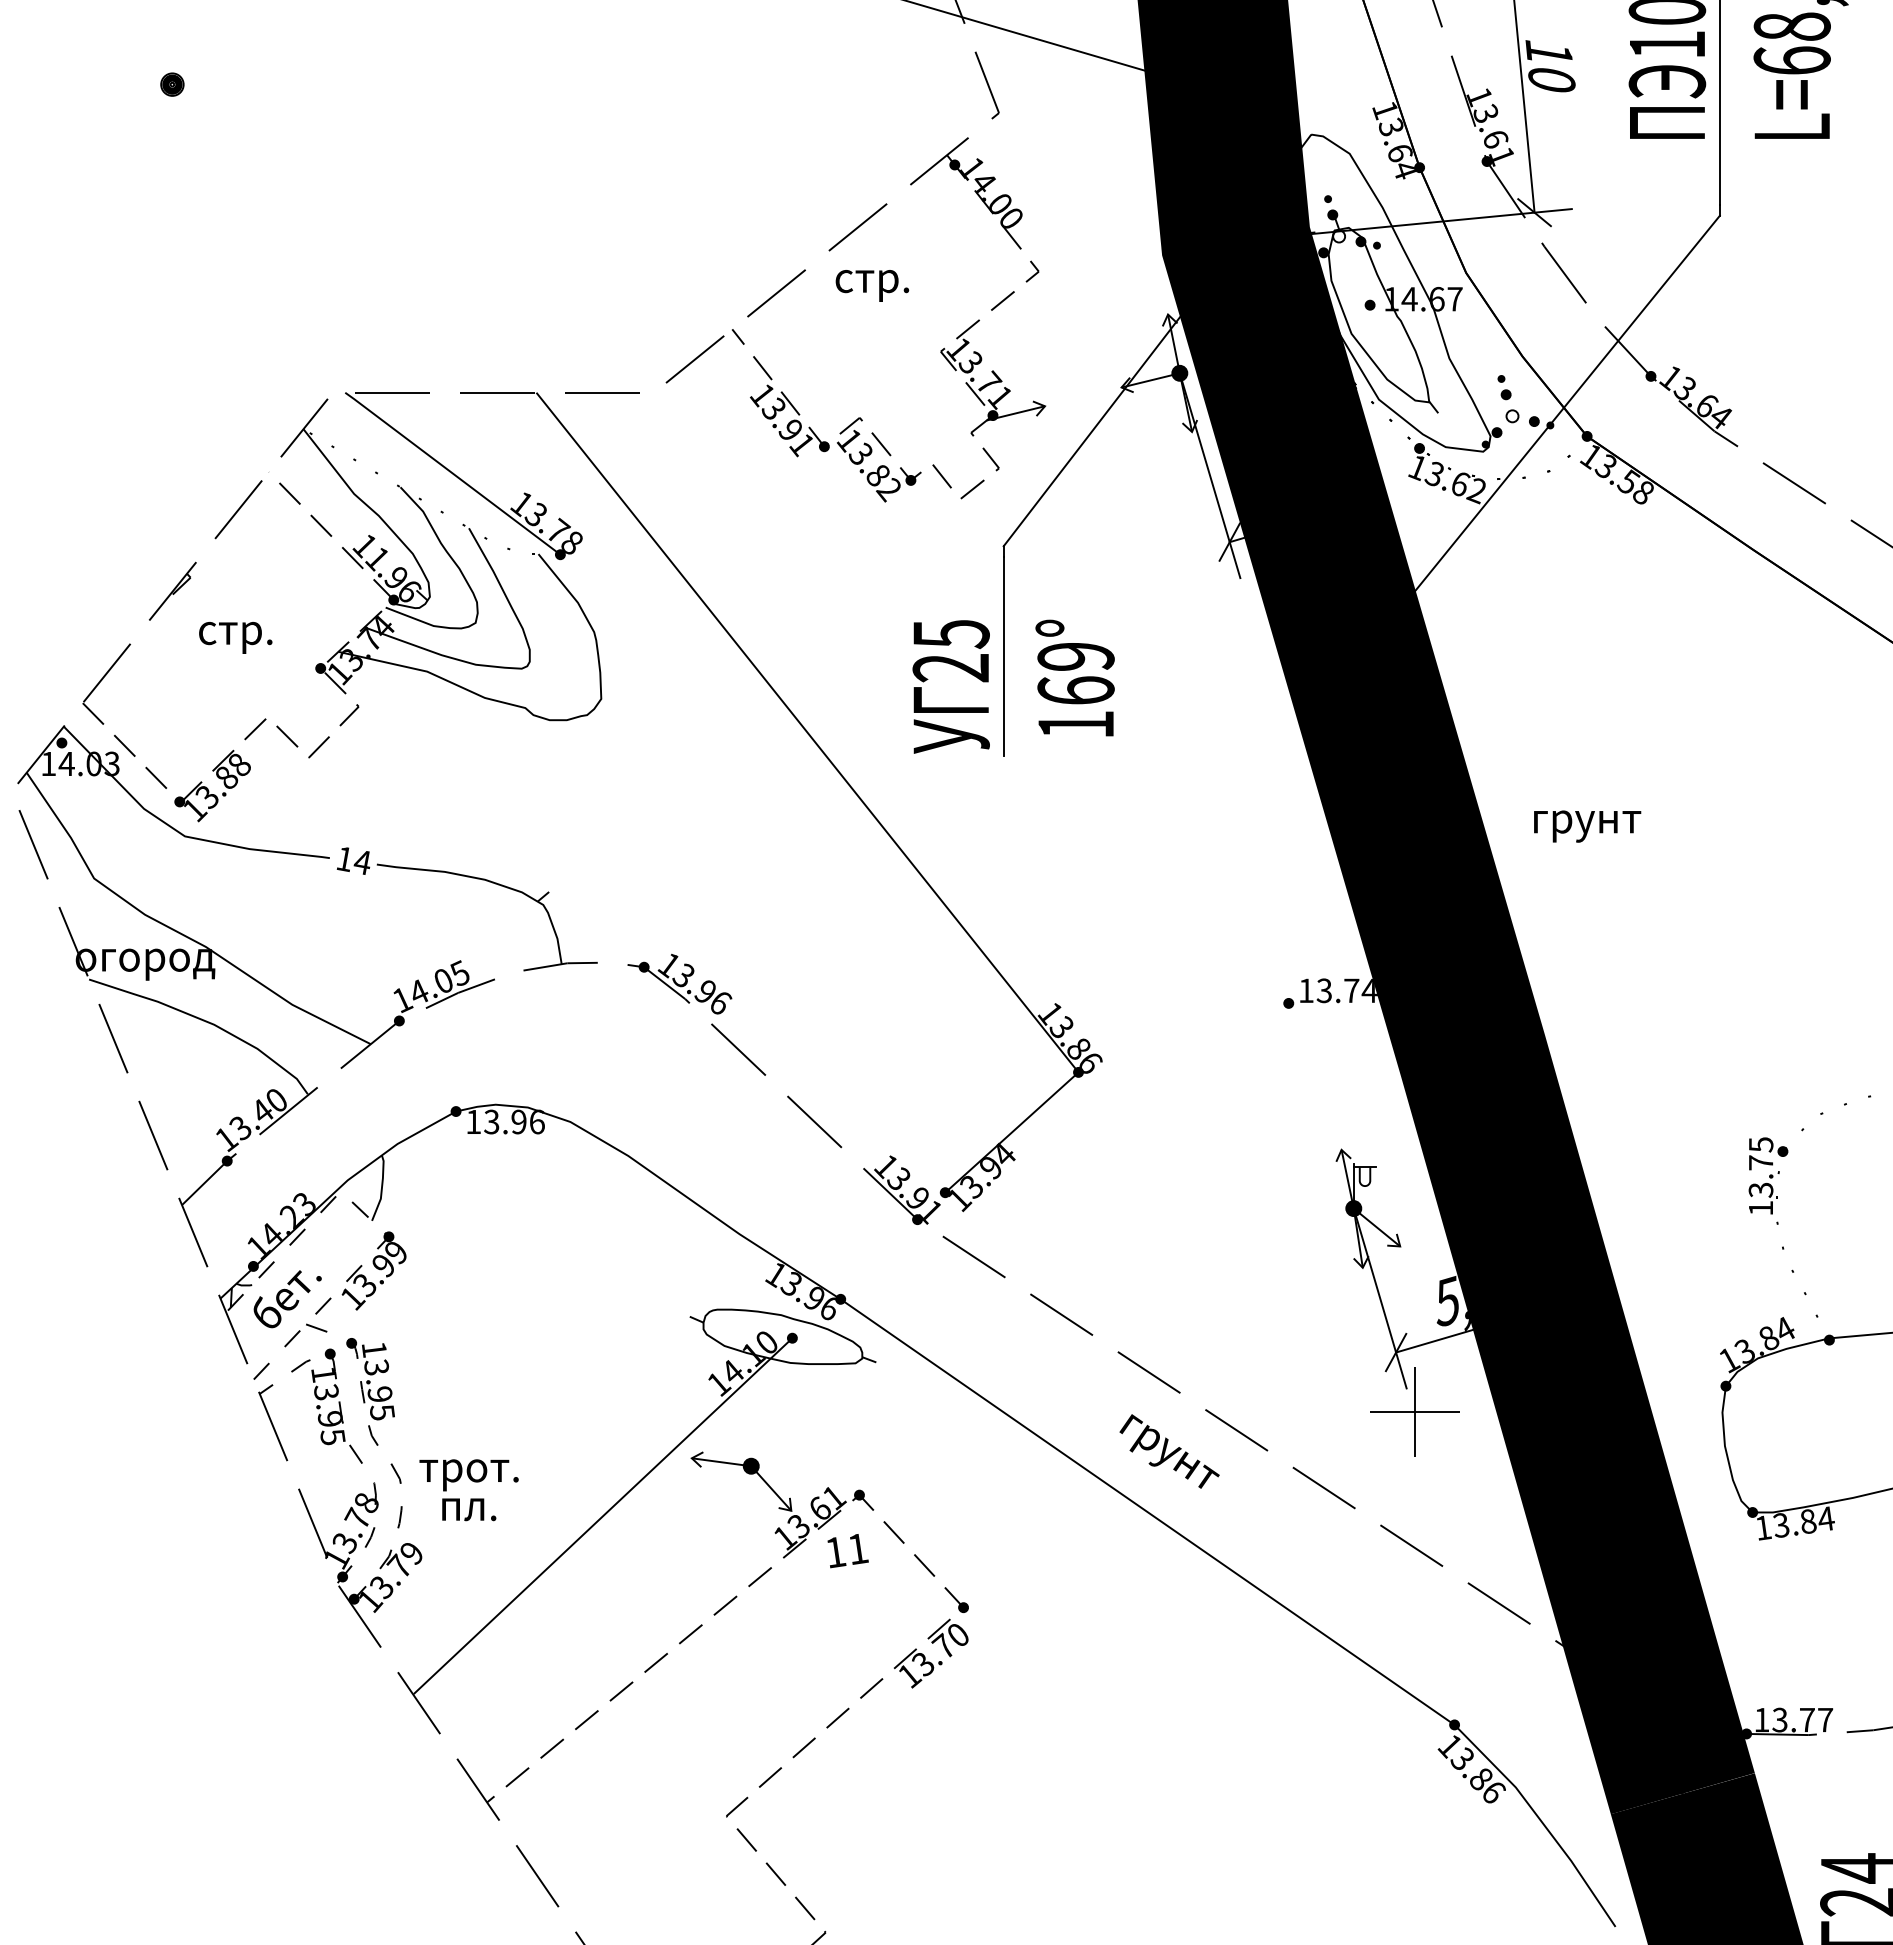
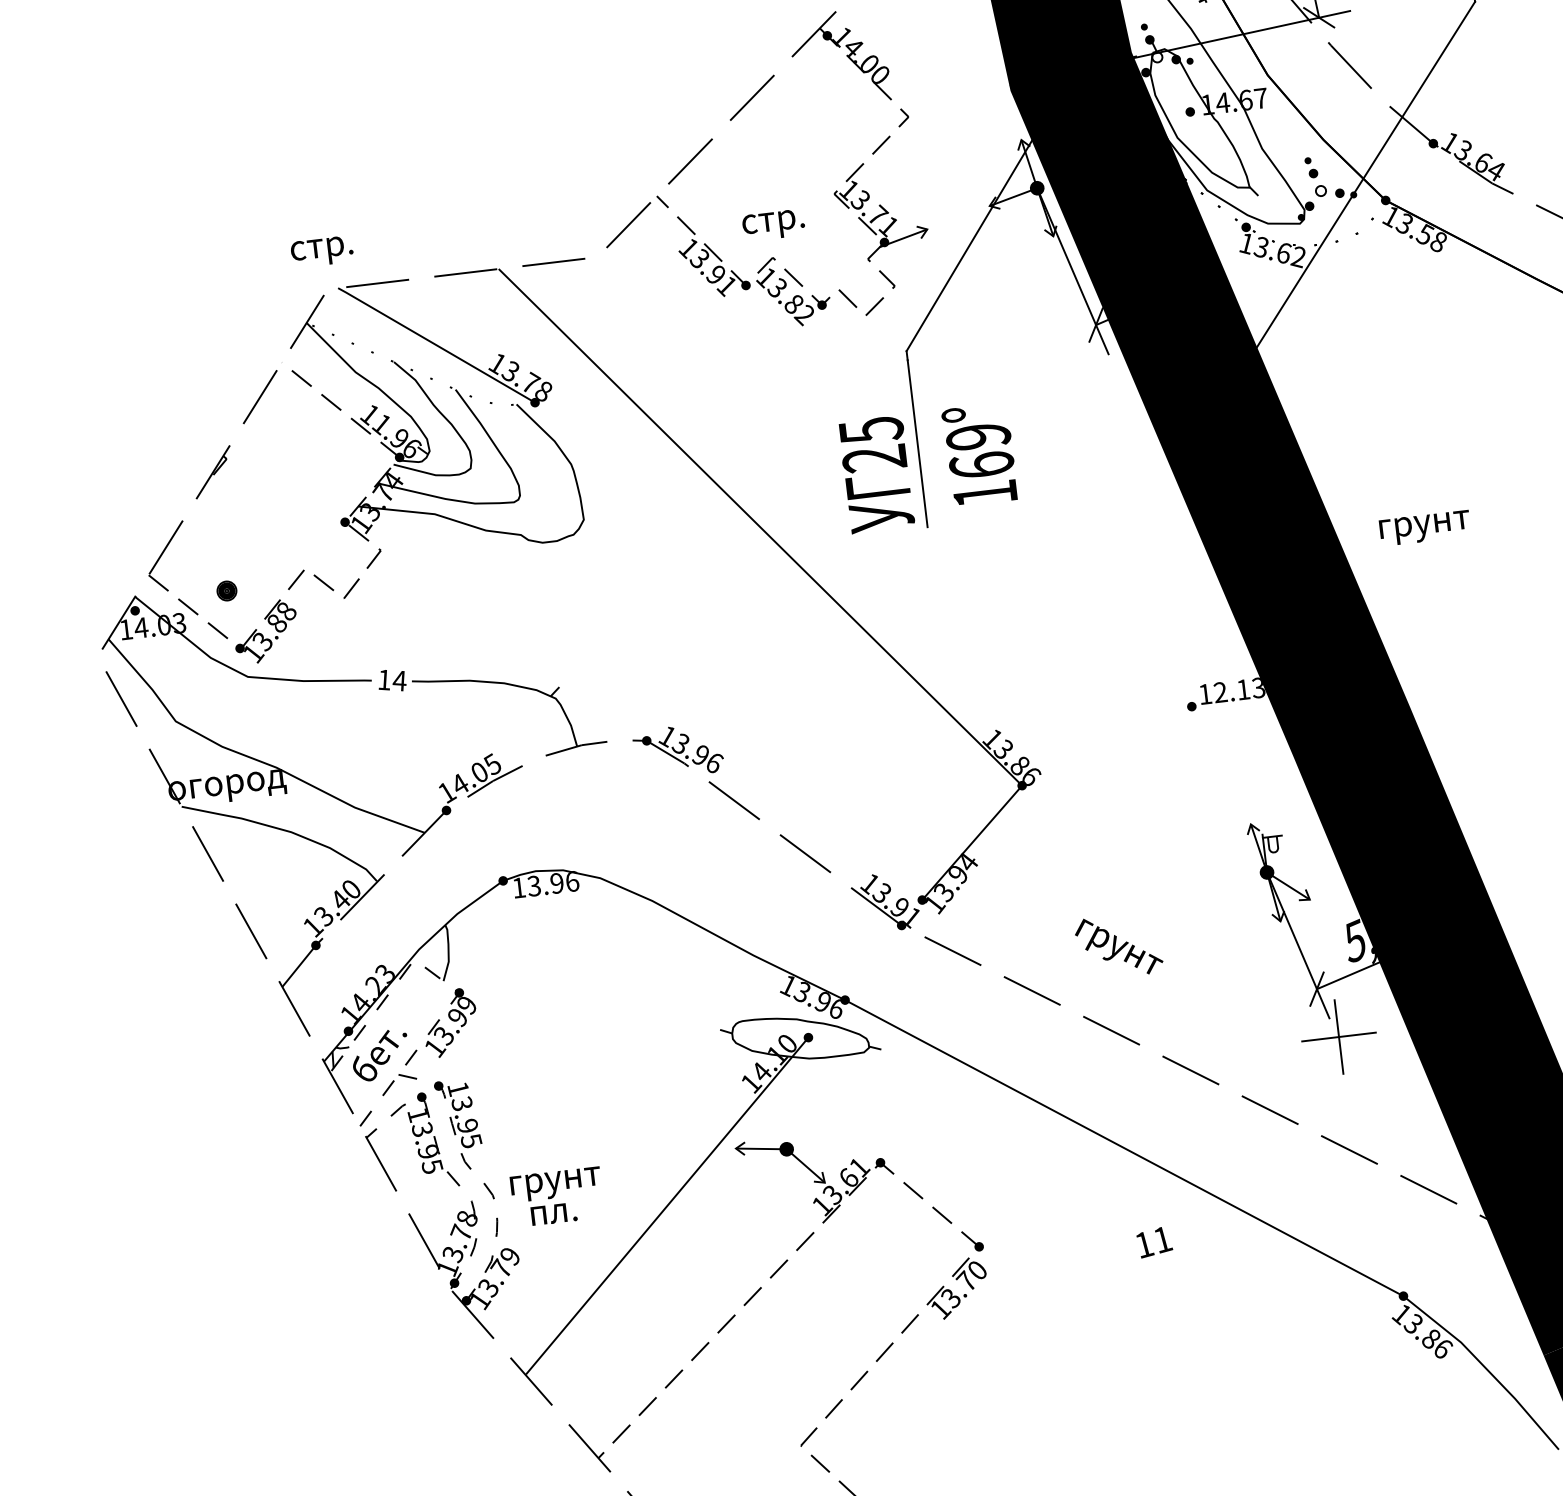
part: (172, 84) -> (227, 590), moved
text: (872, 285) -> (773, 224), moved
text: (235, 637) -> (322, 251), moved
text: (1346, 990) -> (1239, 690), 13.74 -> 12.13
text: (1169, 1451) -> (1118, 946), moved
text: (474, 1475) -> (555, 1184), трот. -> грунт
text: (847, 1551) -> (1154, 1242), moved

